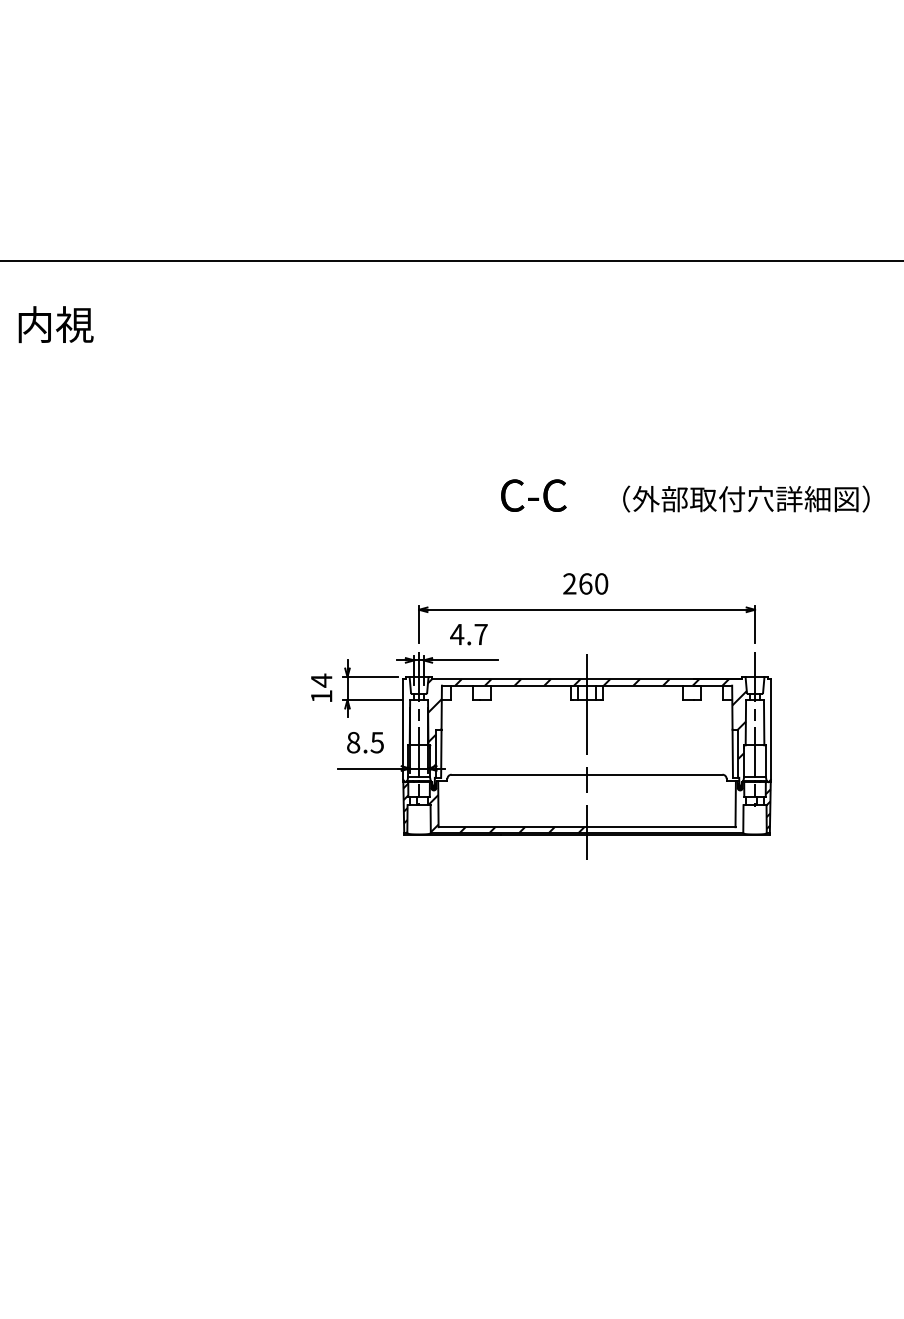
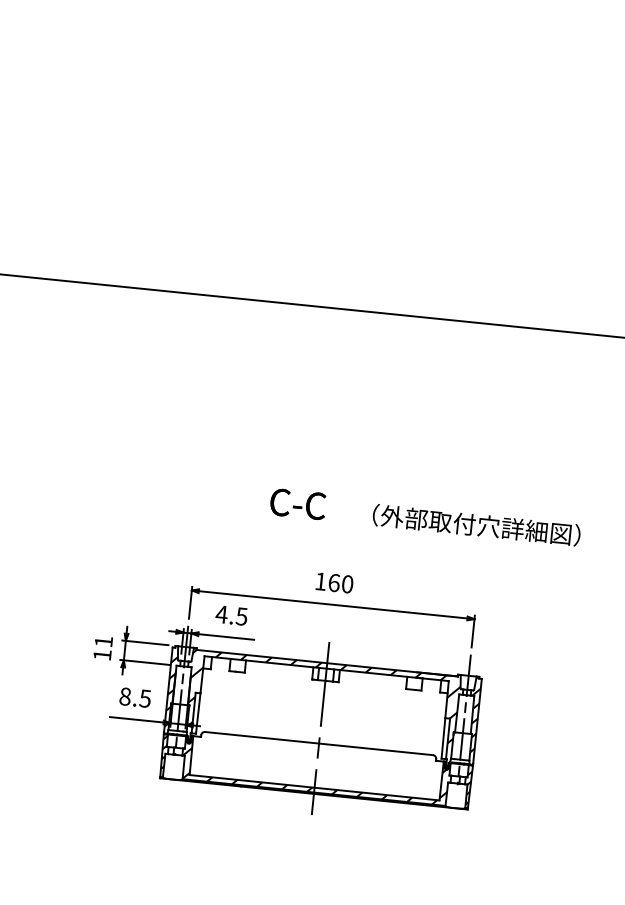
text: (569, 583) -> (320, 581), 260 -> 160
text: (480, 634) -> (241, 616), 4.7 -> 4.5
text: (321, 680) -> (103, 641), 14 -> 11
hatch: (765, 722) -> (473, 714), added
hatch: (406, 731) -> (170, 691), added
hatch: (676, 809) -> (391, 780), added

